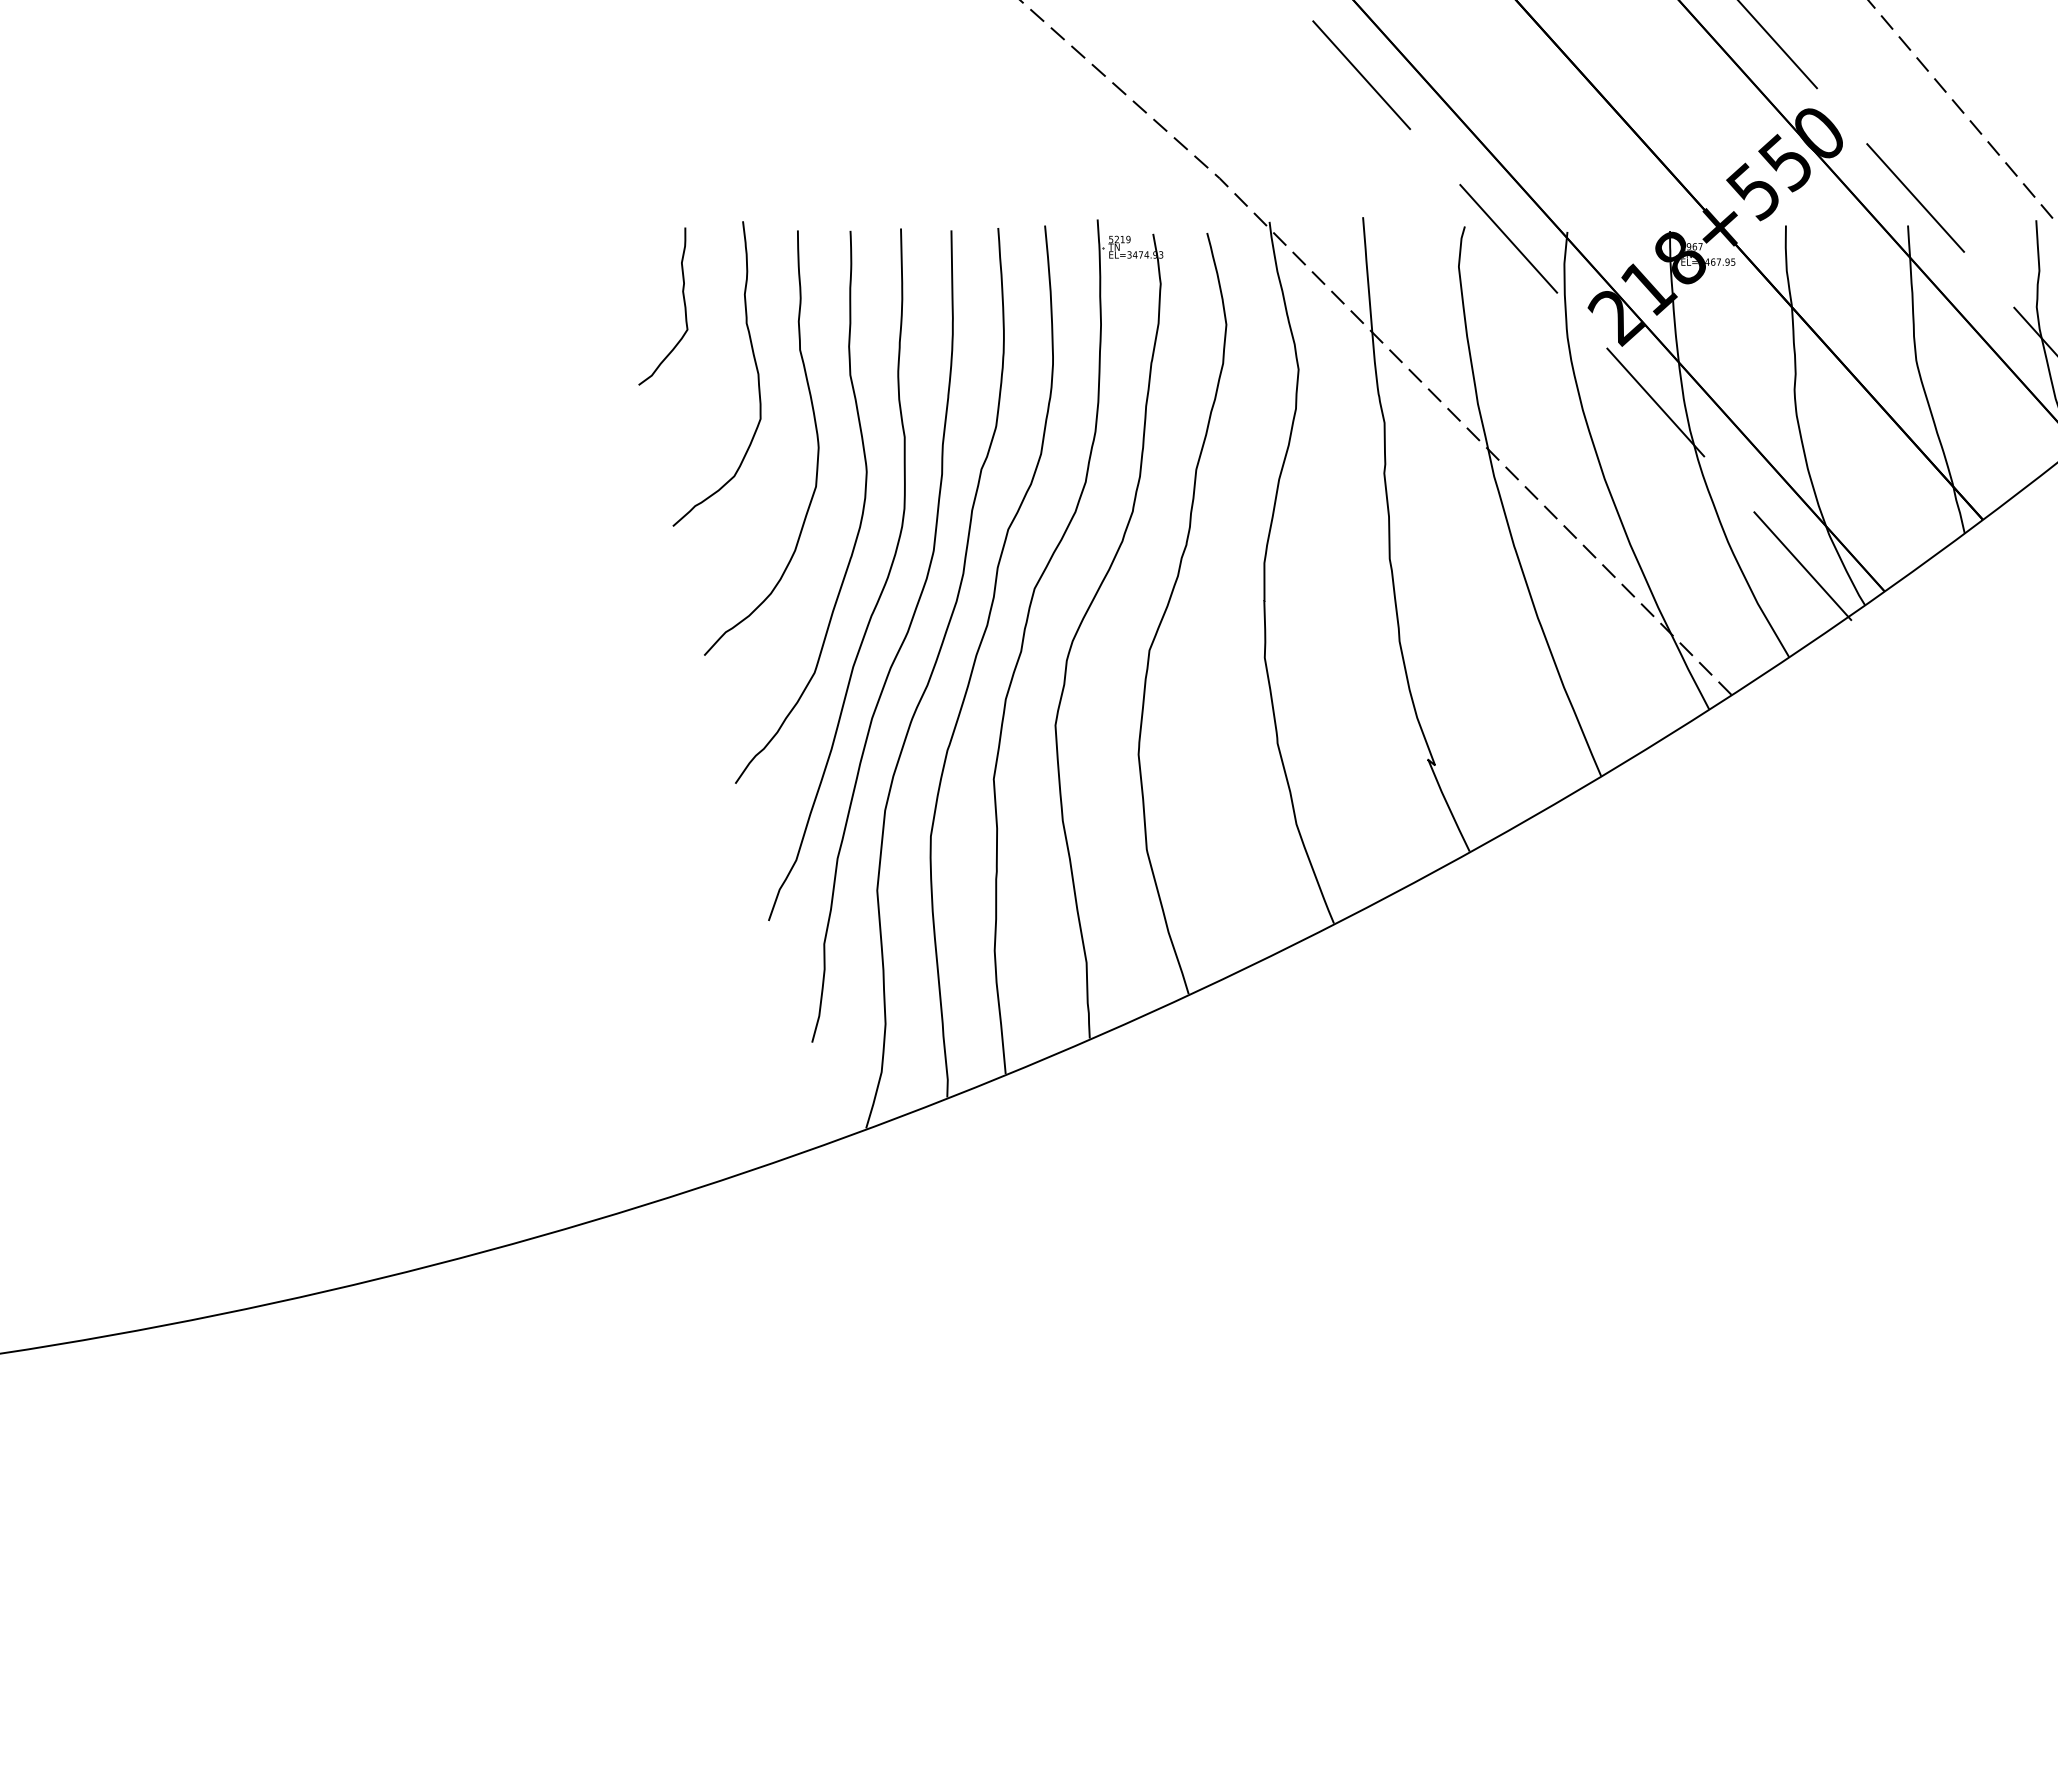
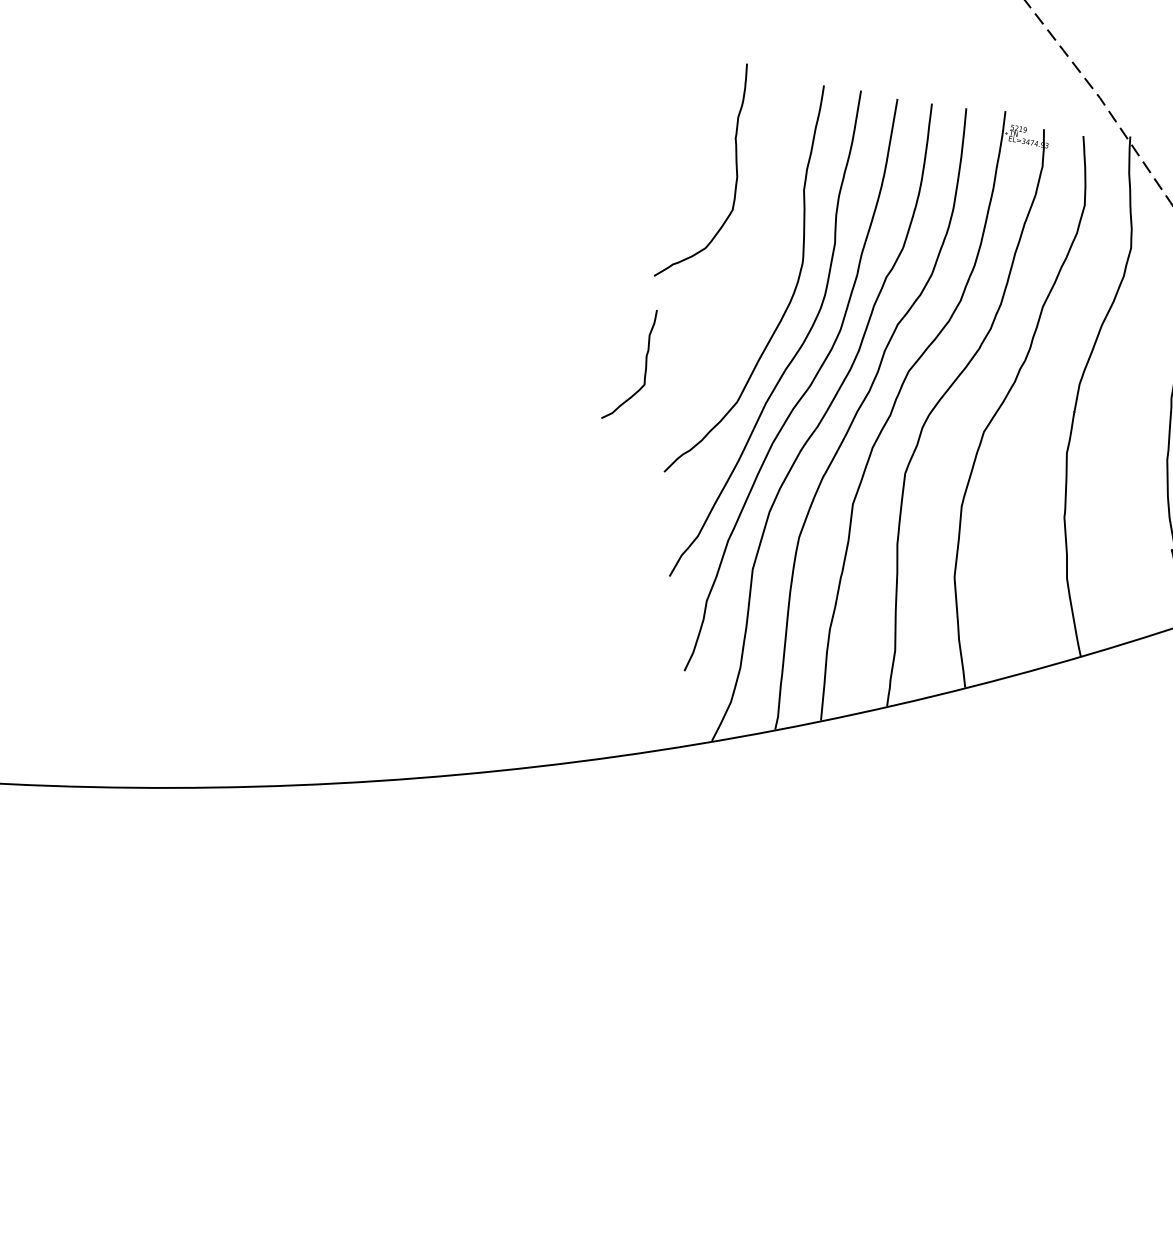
curve: (683, 302) -> (645, 364), moved
curve: (816, 437) -> (770, 231), removed

